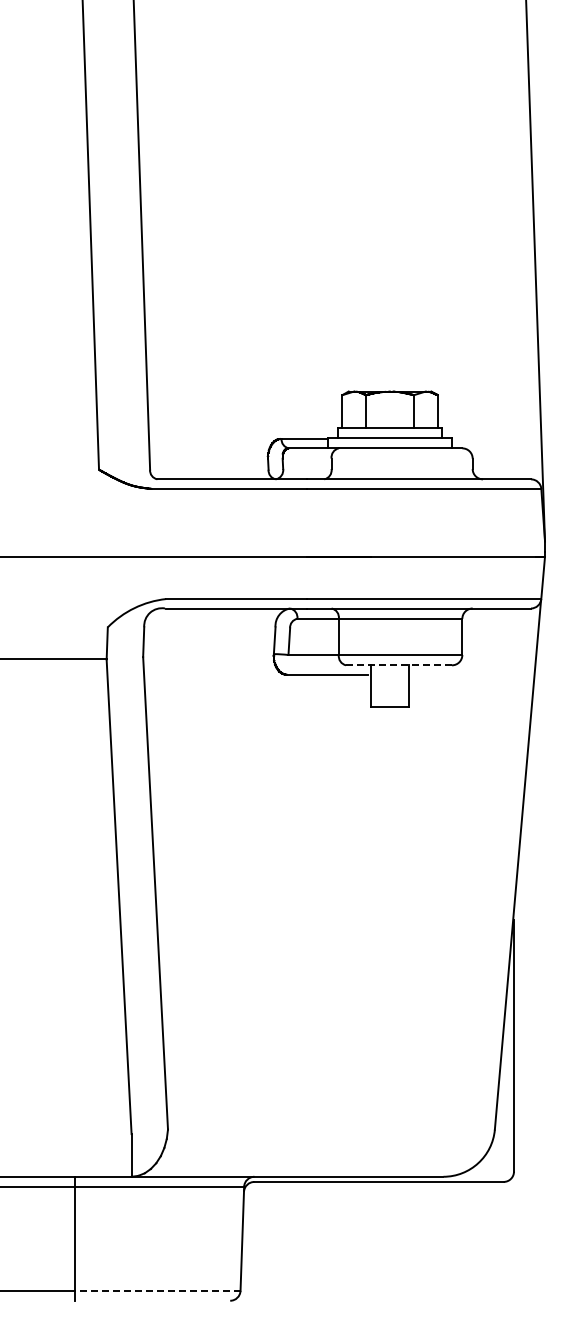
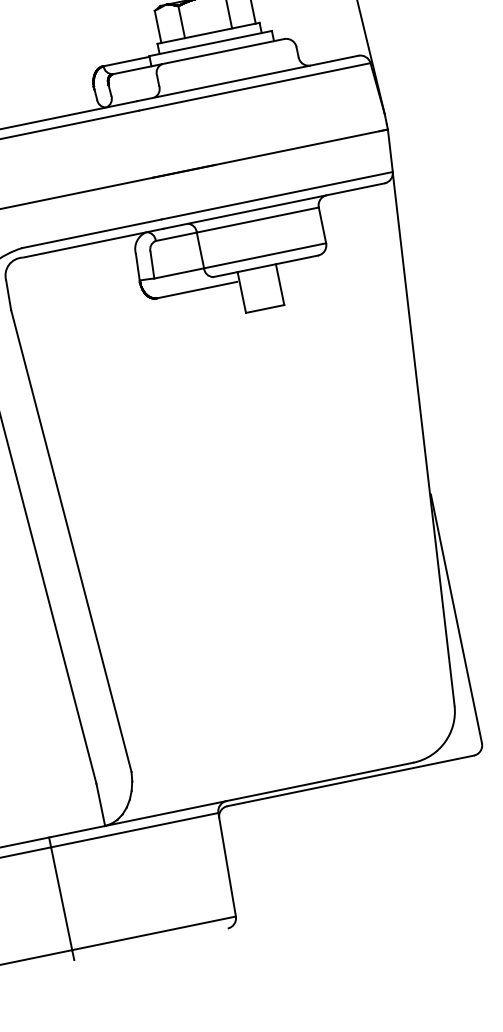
line: (399, 665) -> (266, 266), dashed -> solid
line: (157, 1290) -> (153, 933), dashed -> solid

